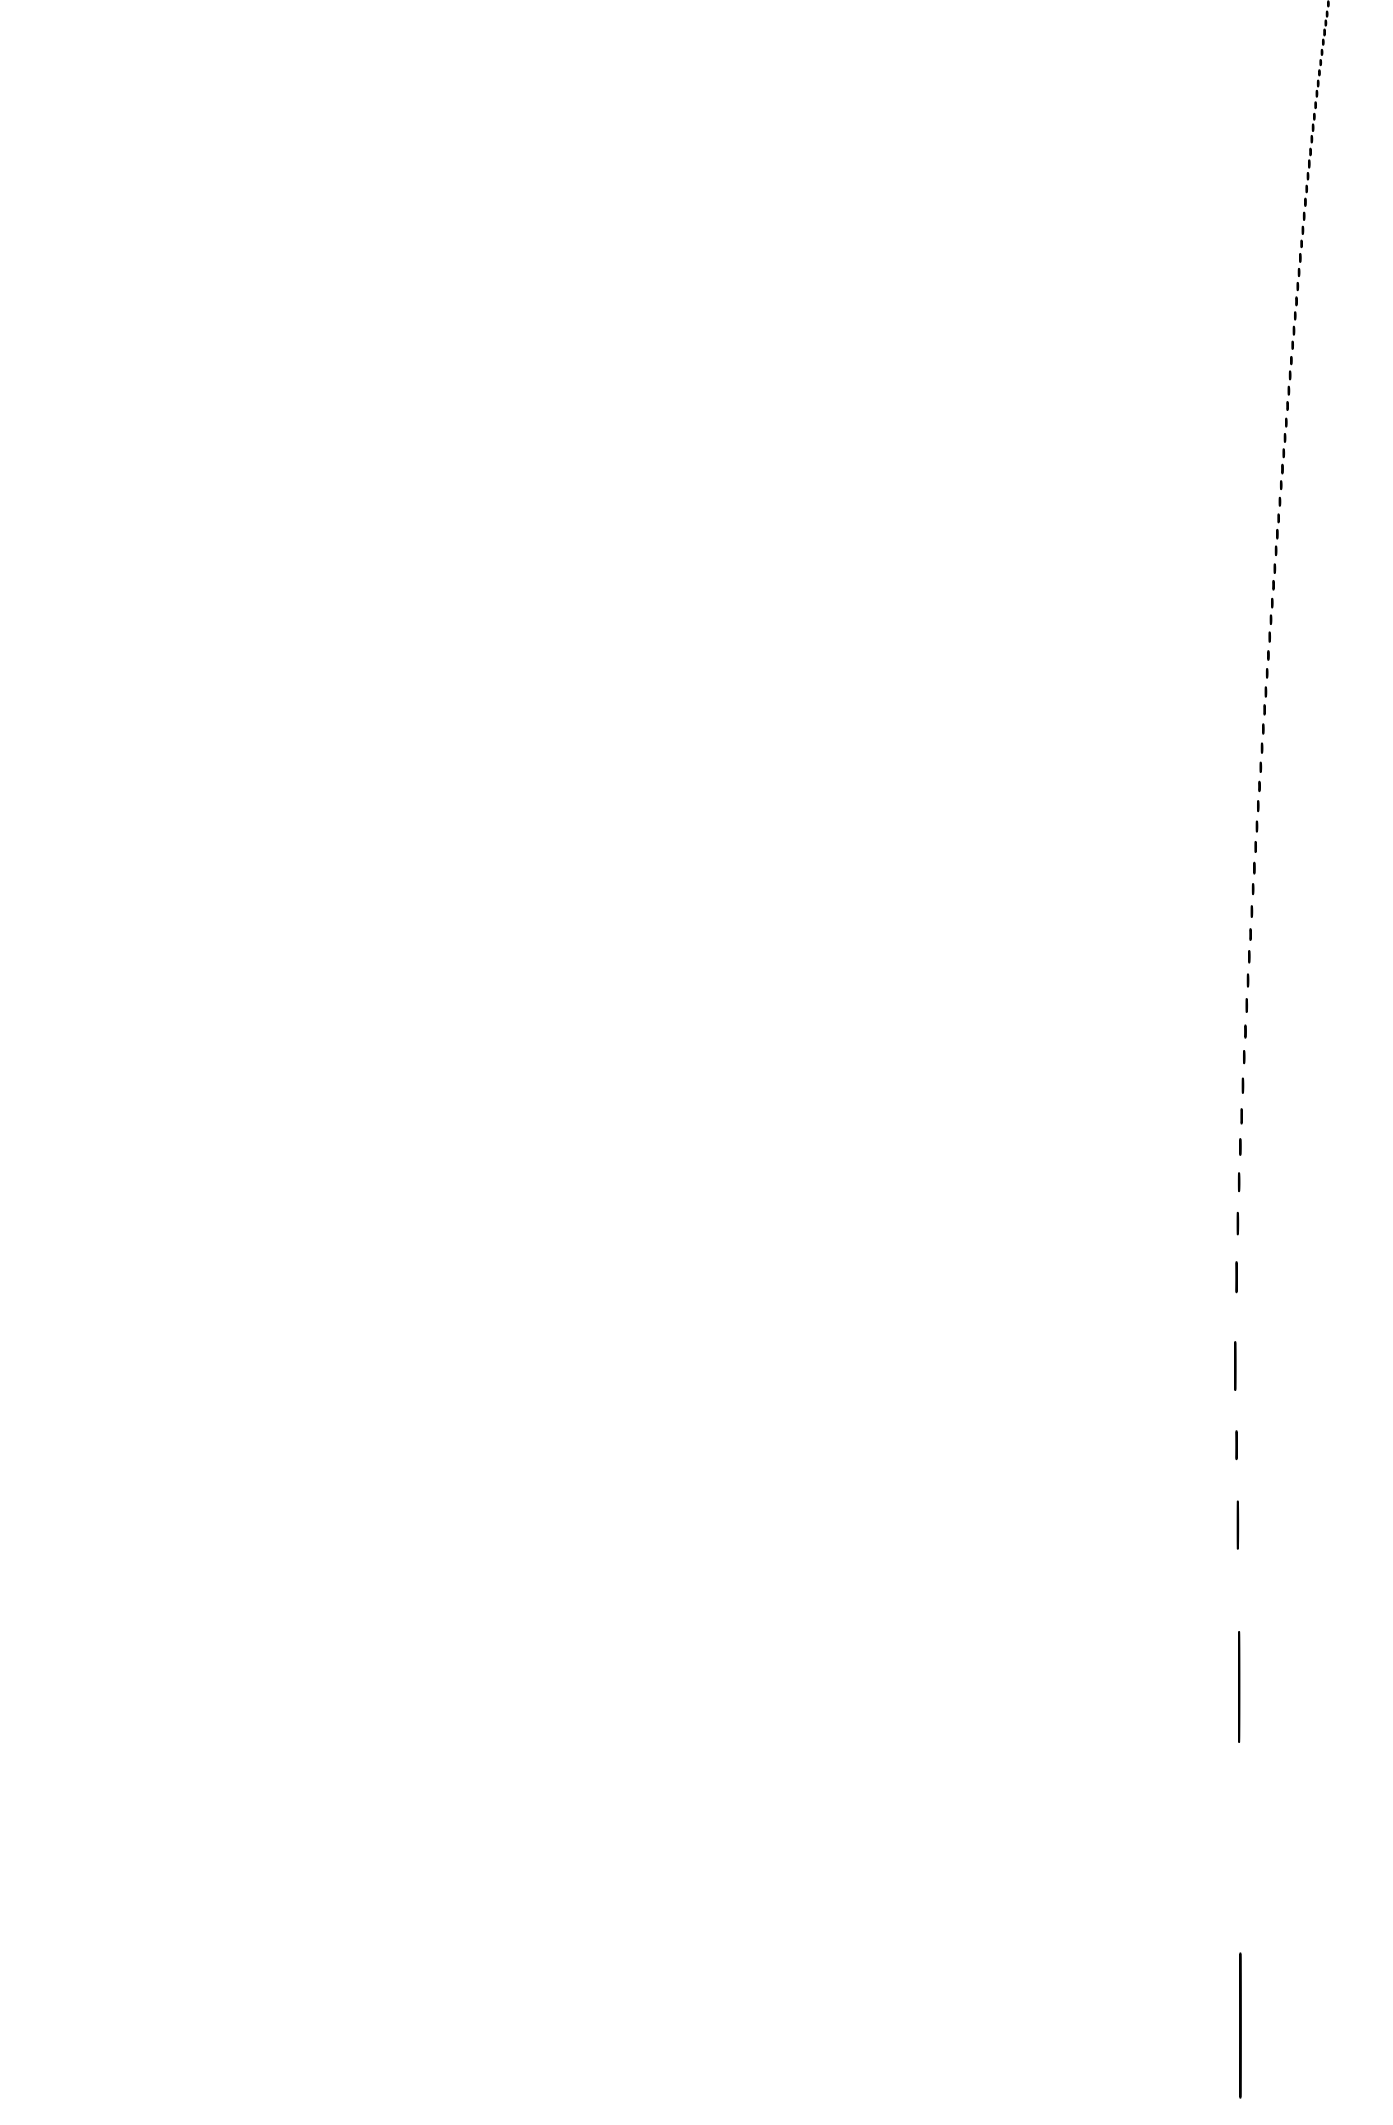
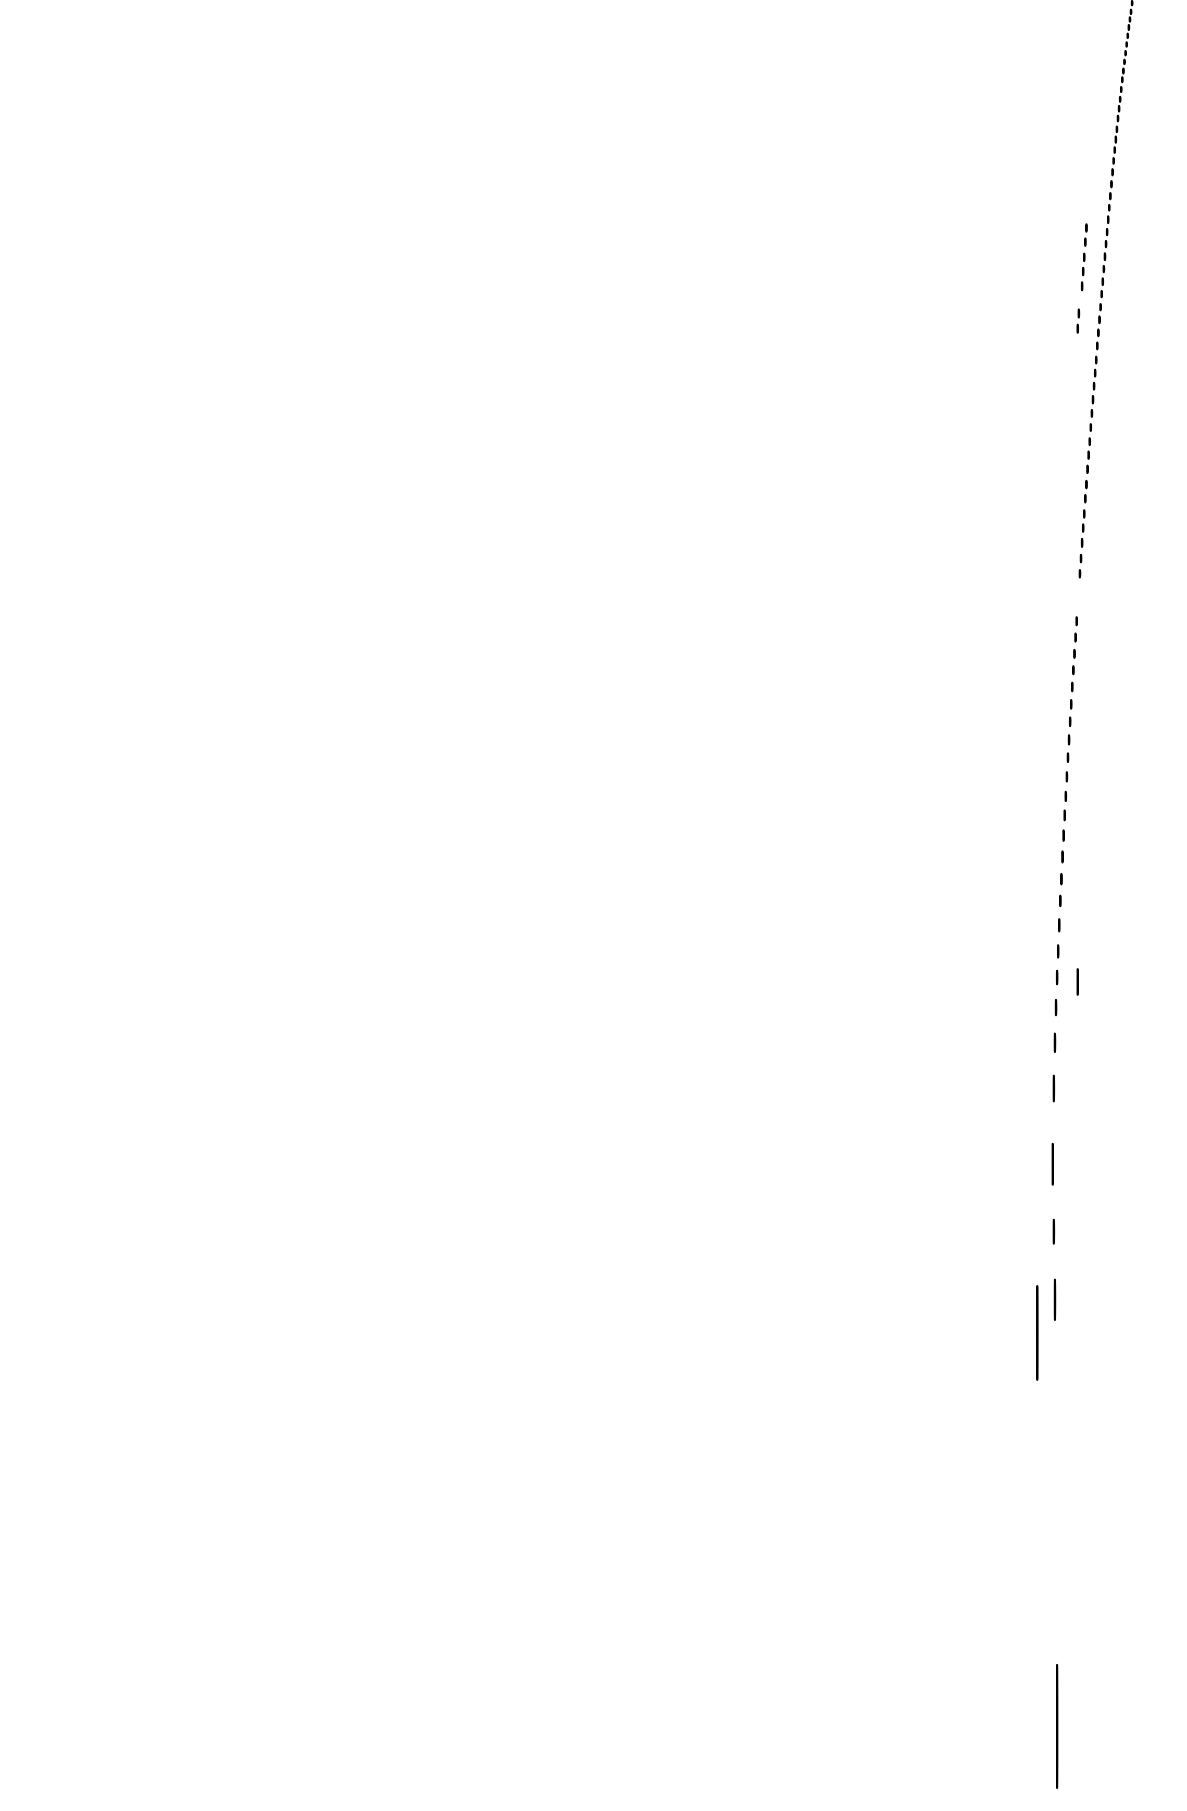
part: (1272, 301) -> (1084, 256), added
part: (1265, 700) -> (1078, 320), moved
line: (1264, 1152) -> (1077, 982), added
line: (1239, 1686) -> (1037, 1332), moved

